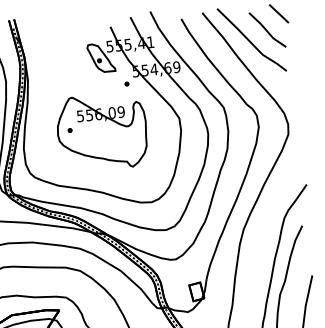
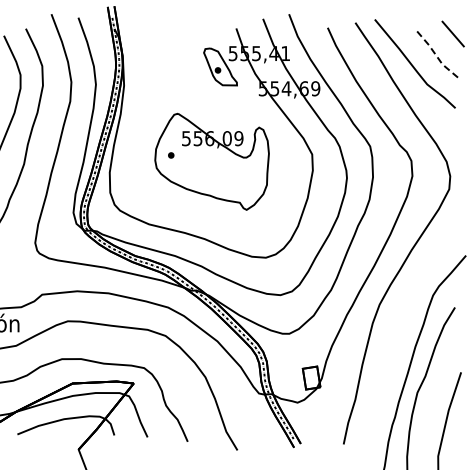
line: (266, 30) -> (435, 53), solid -> dashed
part: (126, 83) -> (249, 103), removed

